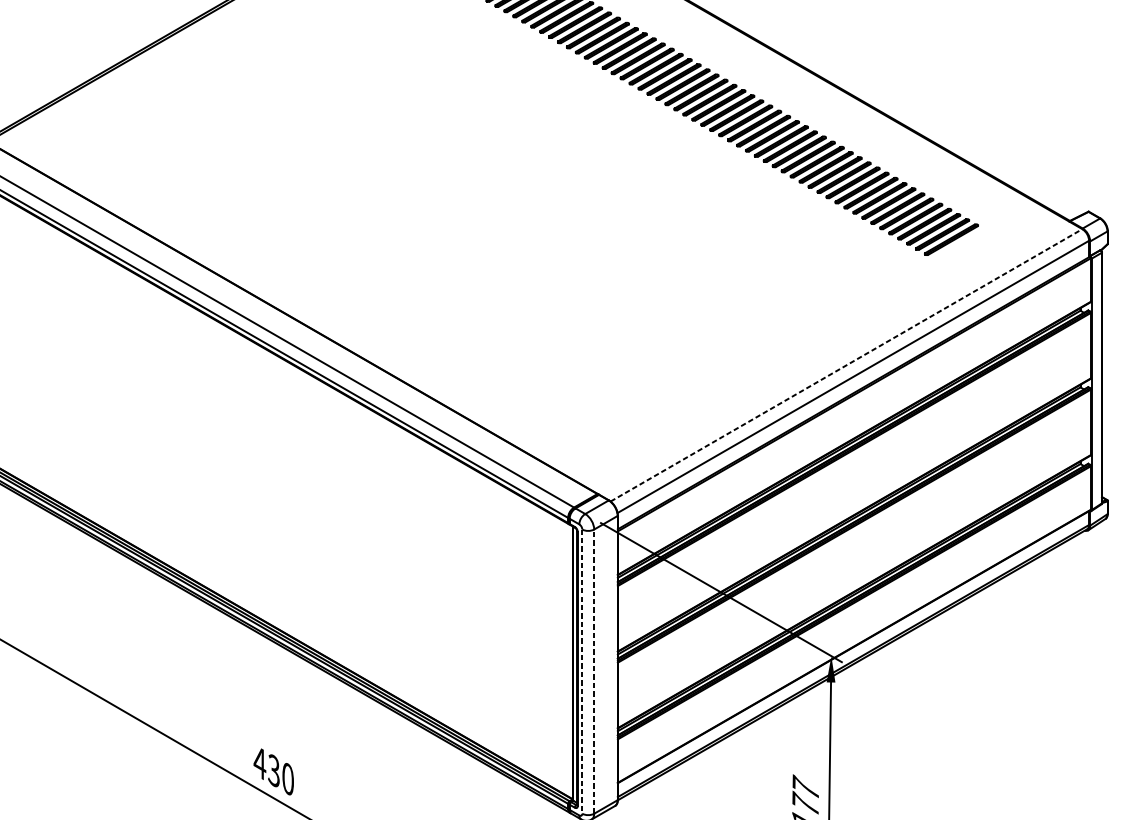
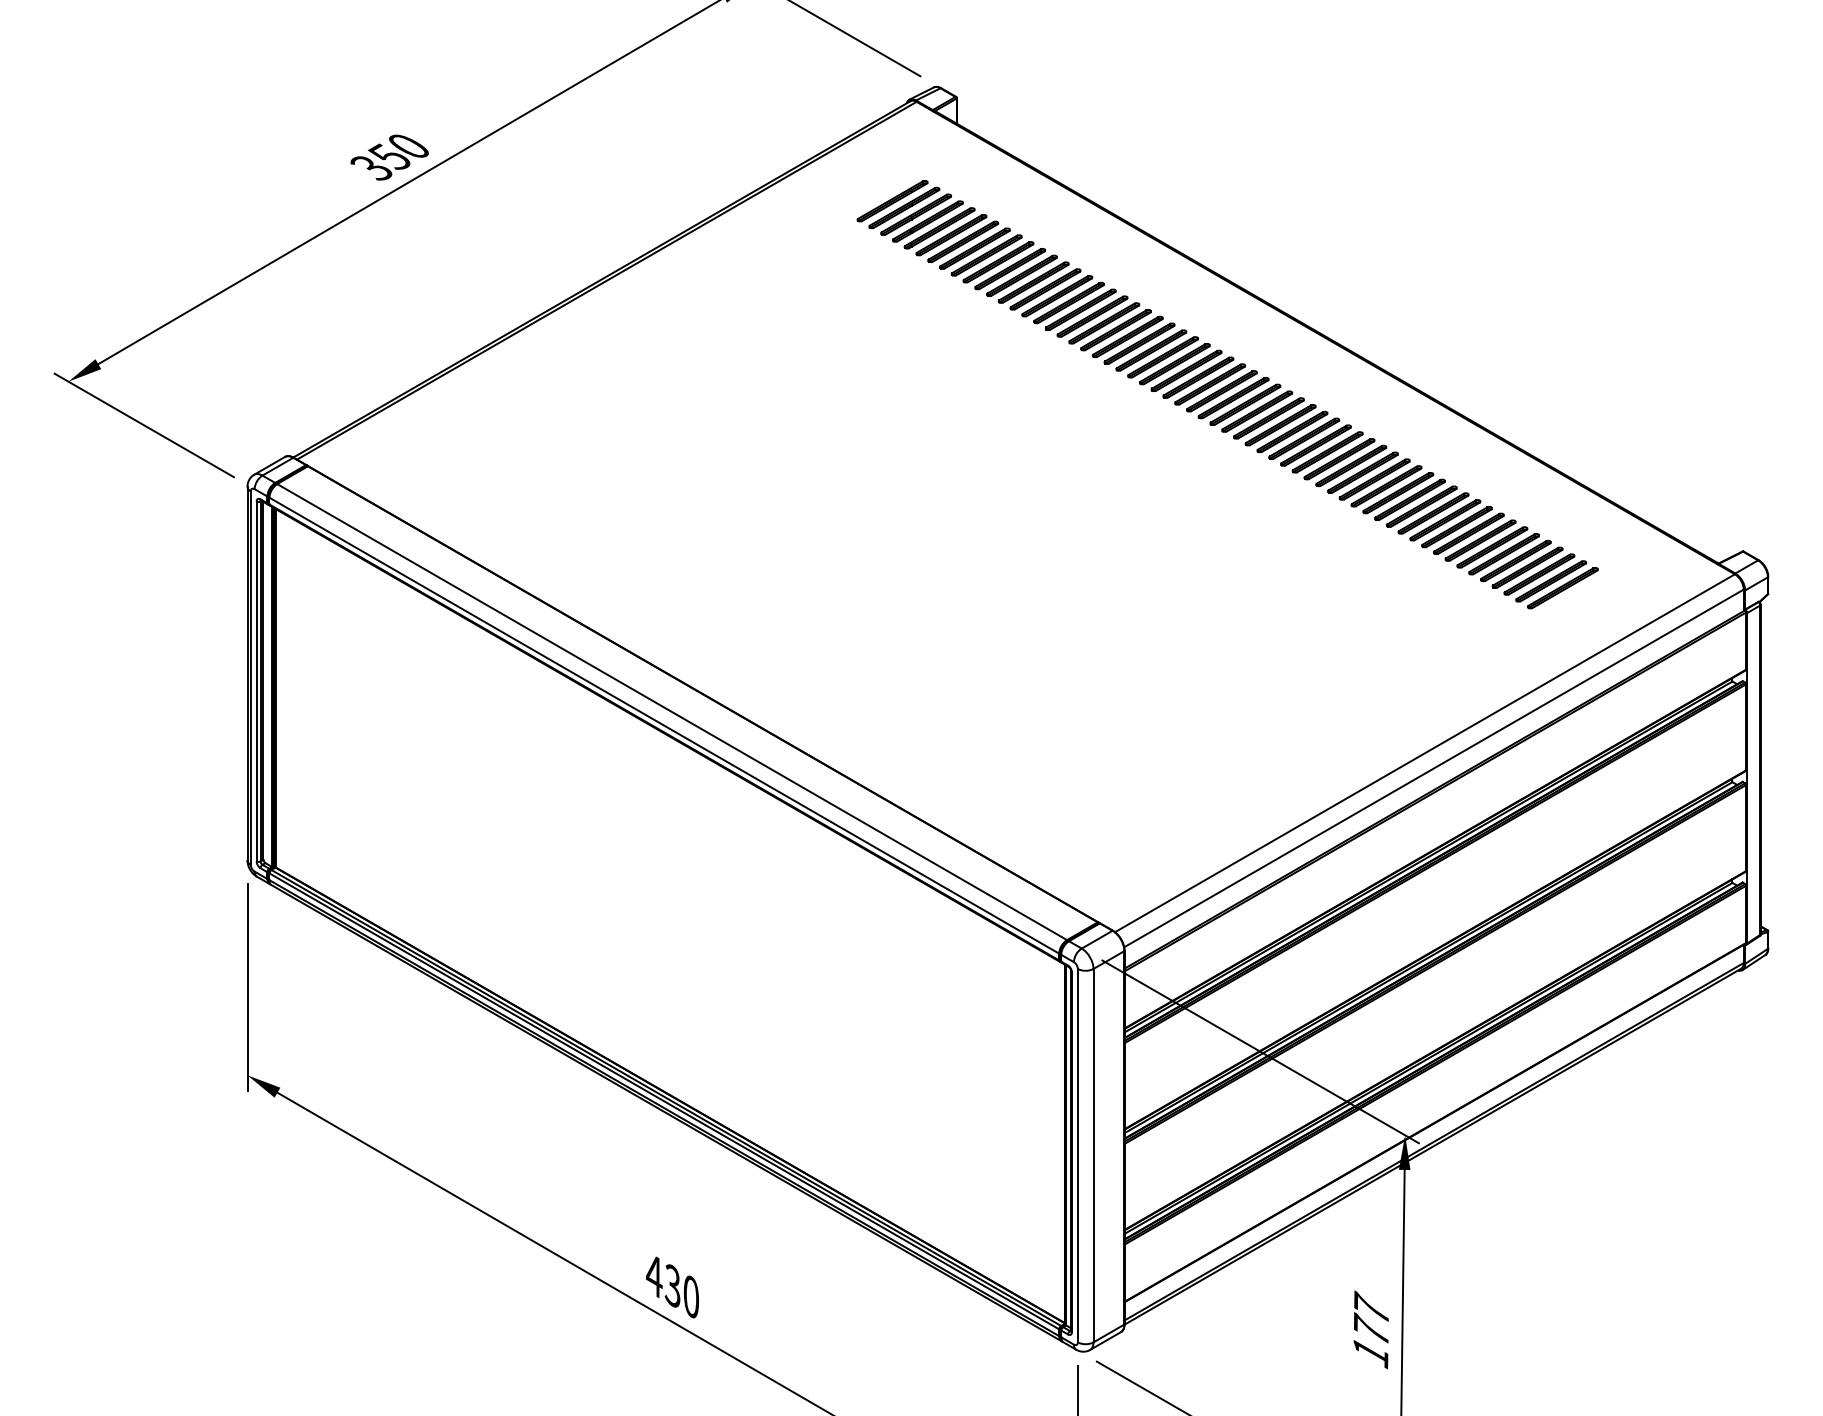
line: (846, 365) -> (1425, 753), dashed -> solid
line: (582, 671) -> (1077, 1155), dashed -> solid
line: (594, 671) -> (1093, 1155), dashed -> solid

